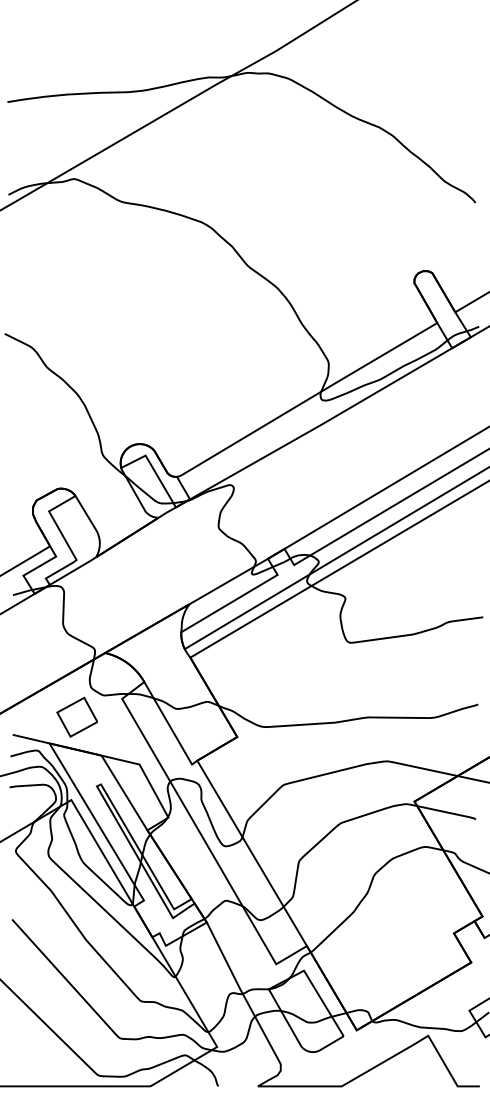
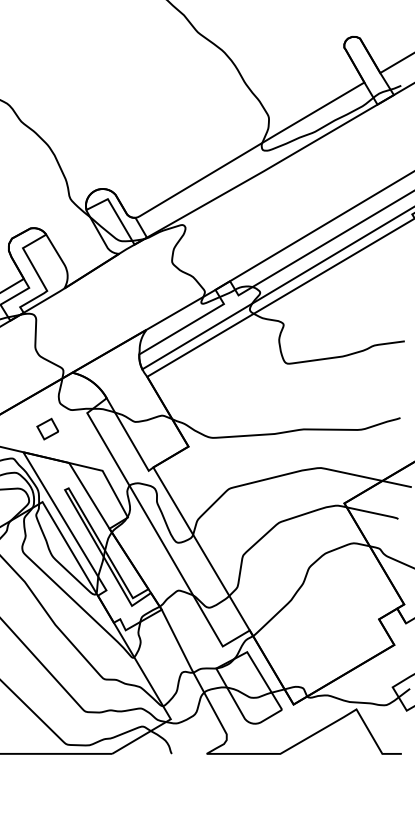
part: (77, 716) -> (47, 428), size x0.6

